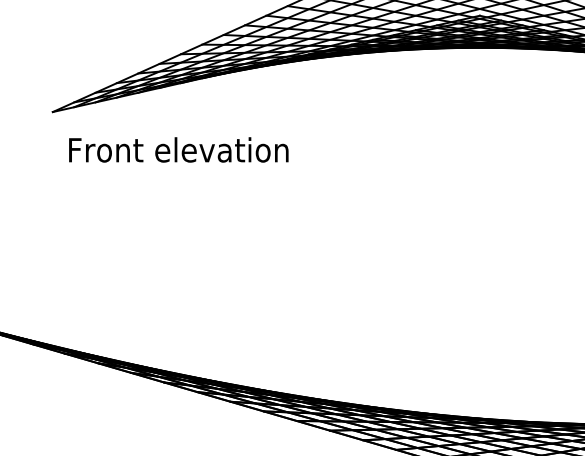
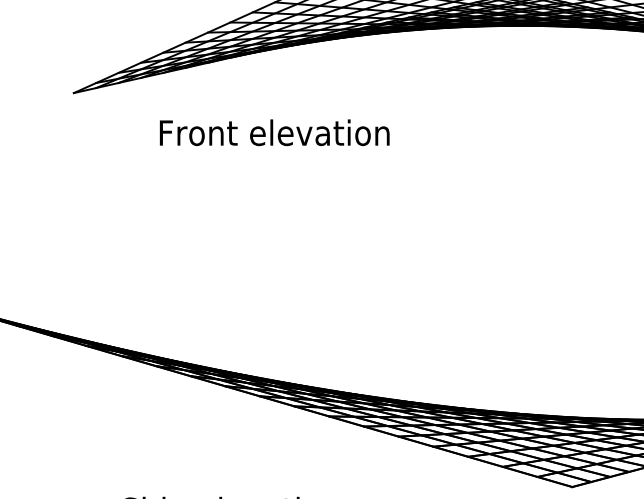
text: (178, 149) -> (274, 132), moved

